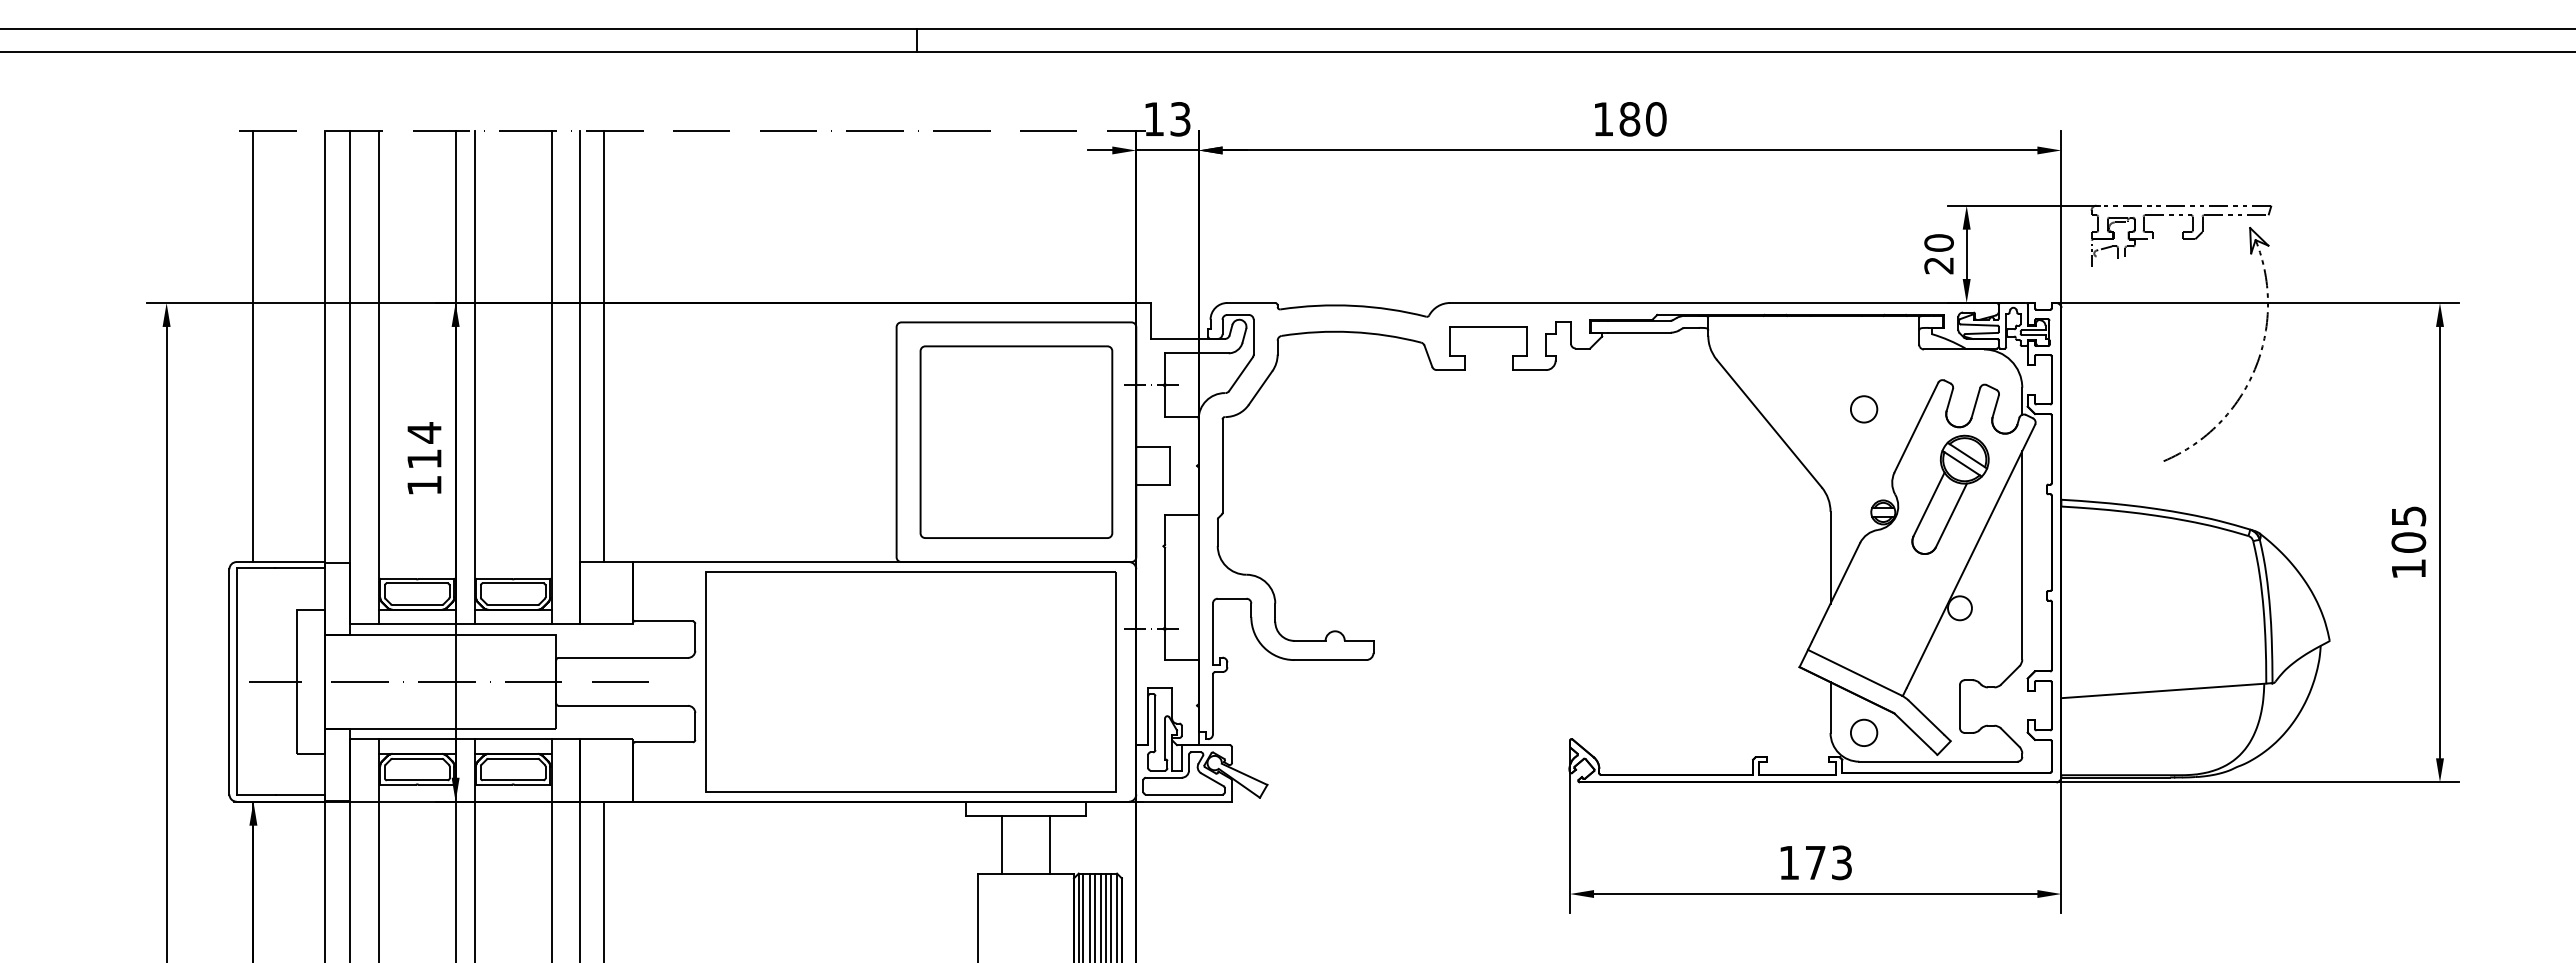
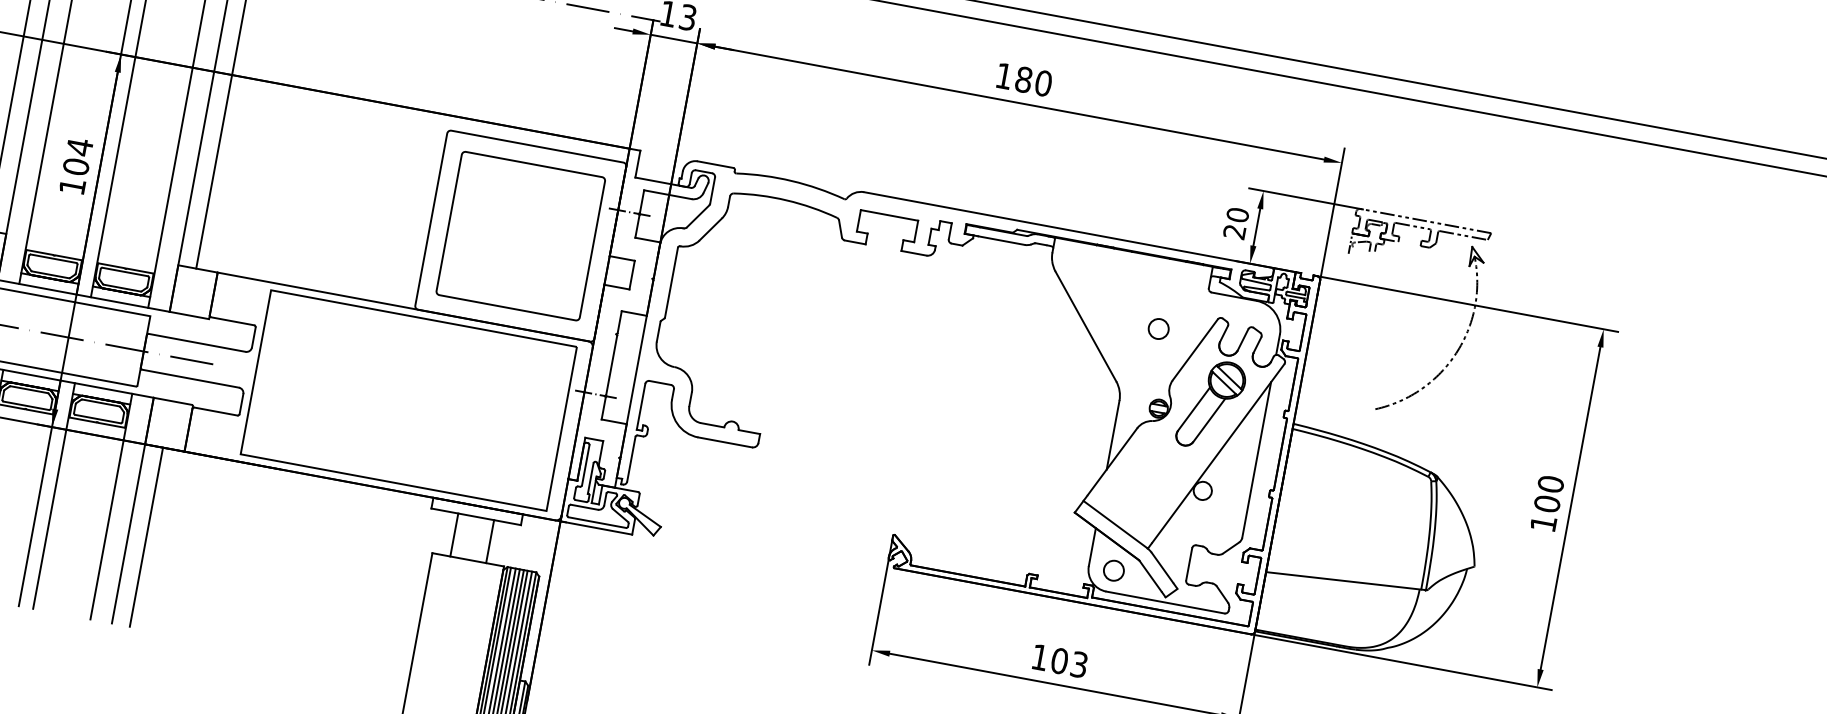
text: (424, 458) -> (76, 166), 114 -> 104
text: (2408, 515) -> (1550, 483), 105 -> 100
text: (1815, 862) -> (1059, 660), 173 -> 103

